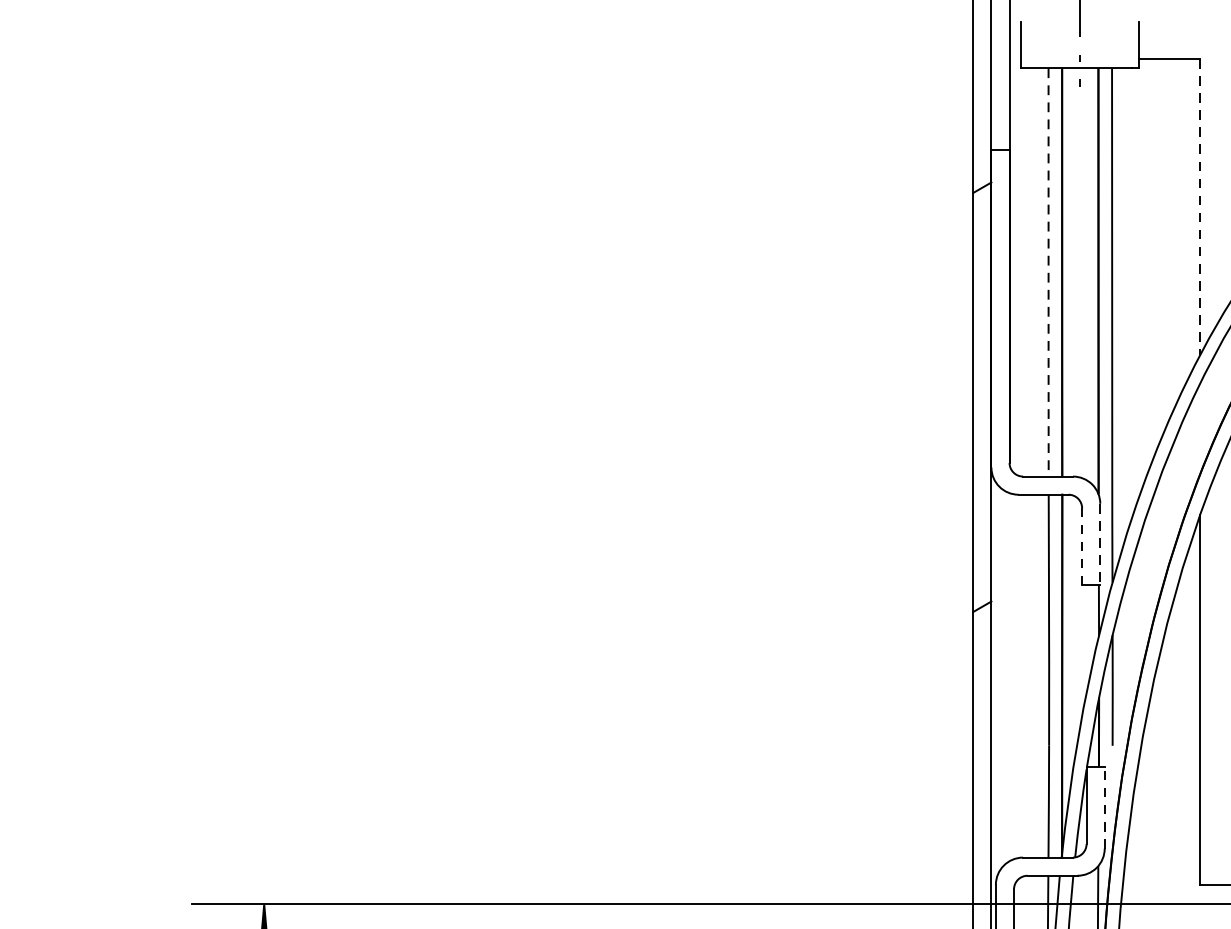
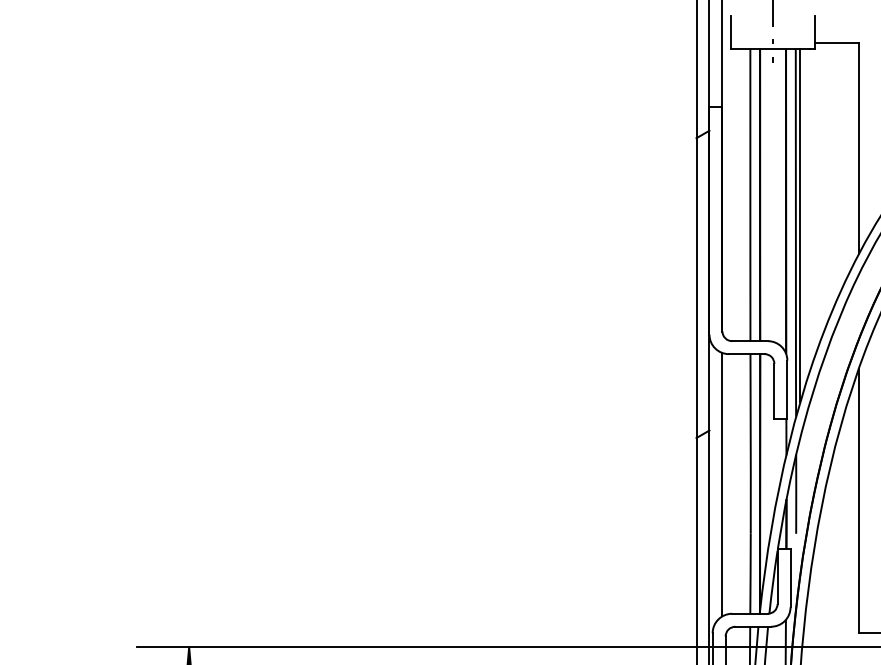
line: (1199, 207) -> (858, 148), dashed -> solid
line: (1048, 274) -> (750, 196), dashed -> solid
line: (1118, 314) -> (800, 225), added
line: (1100, 545) -> (787, 390), dashed -> solid
line: (1082, 546) -> (774, 391), dashed -> solid
line: (1009, 676) -> (722, 484), added
line: (1104, 806) -> (790, 577), dashed -> solid

